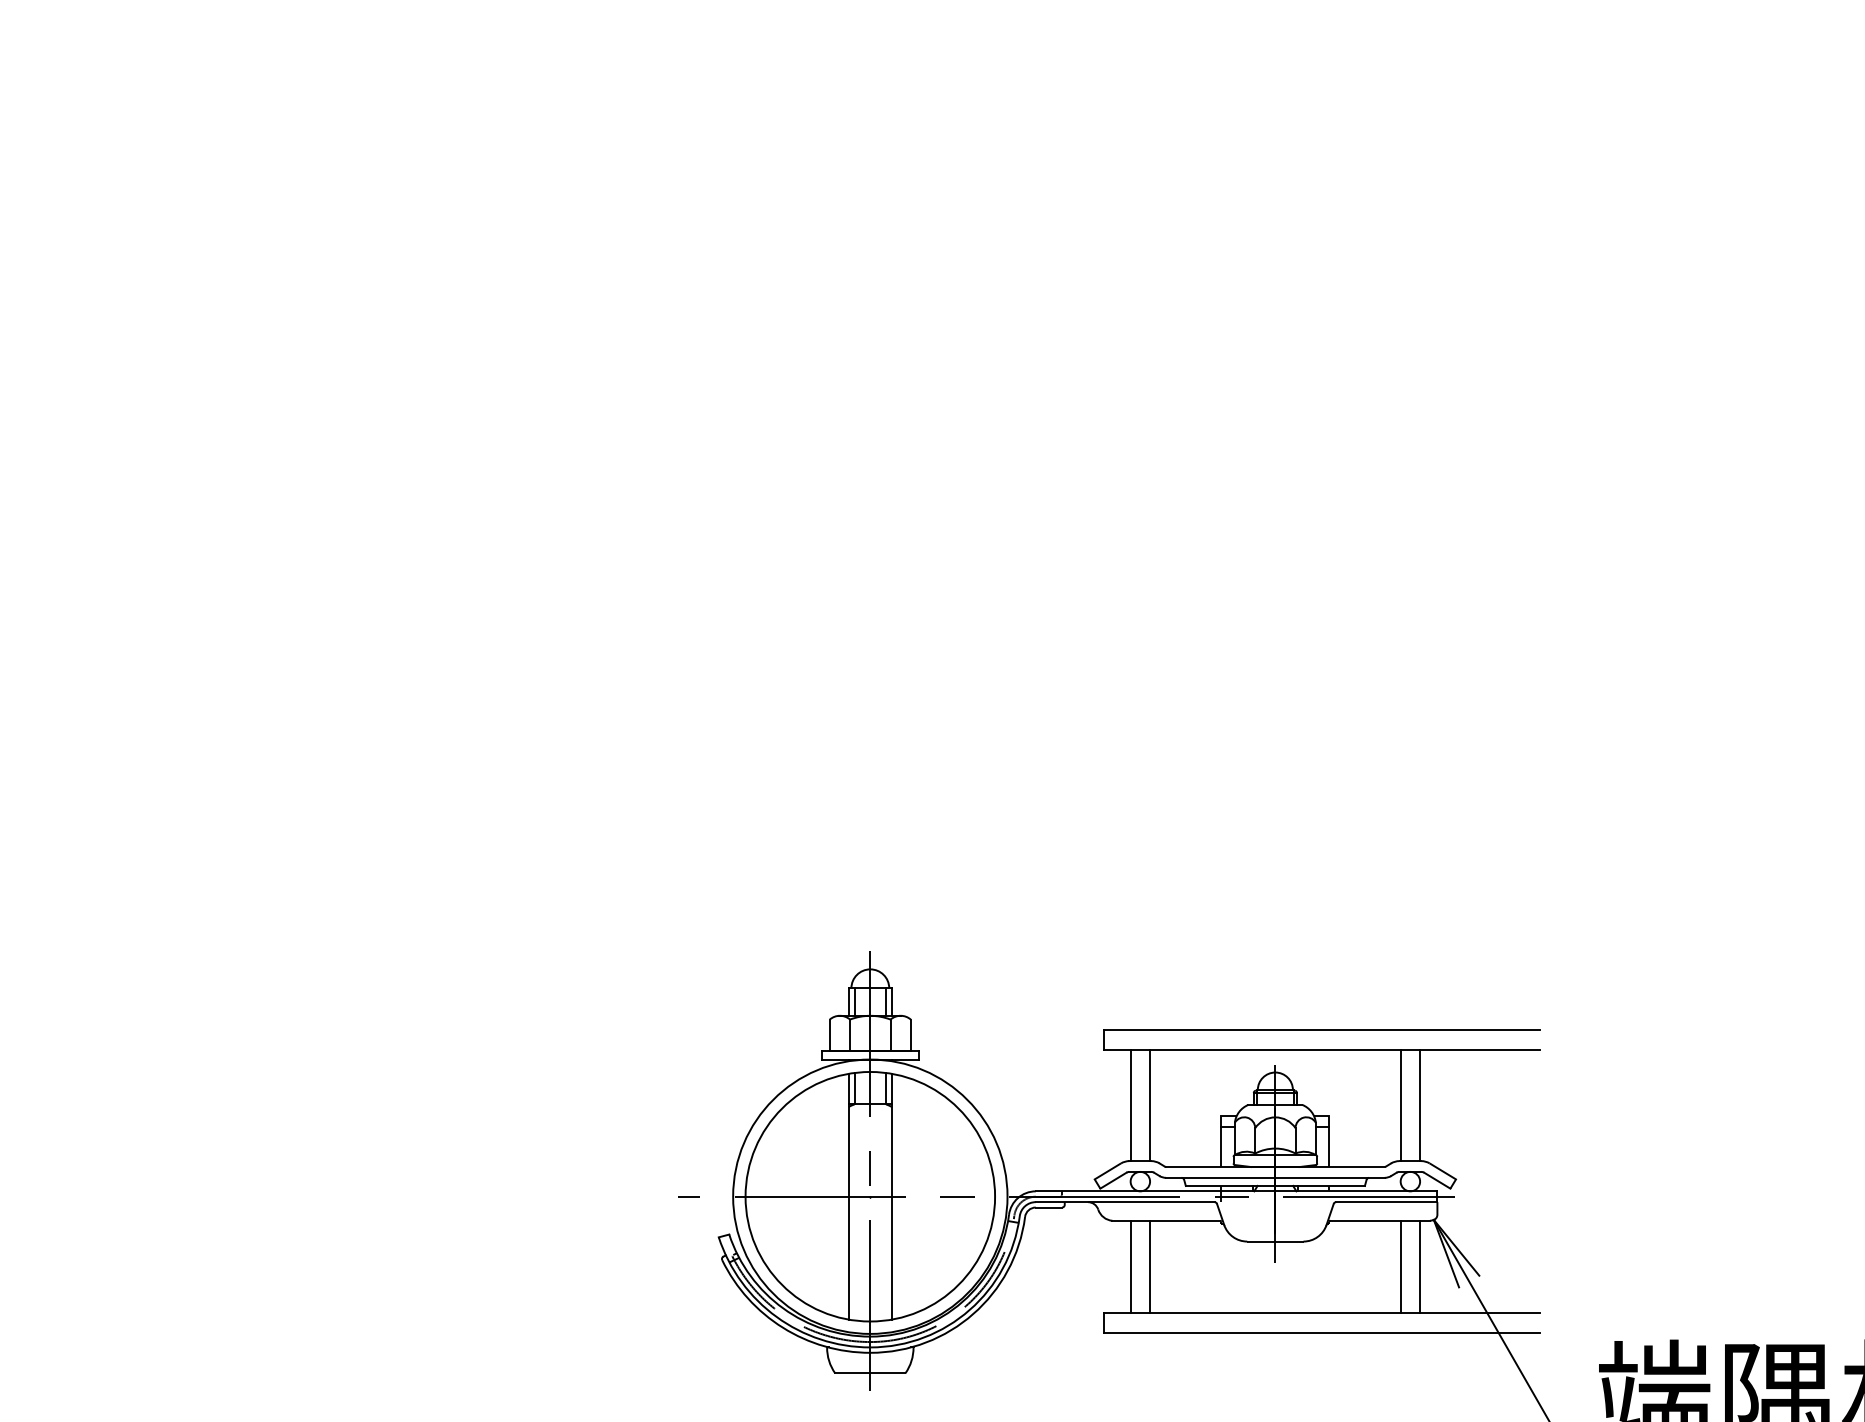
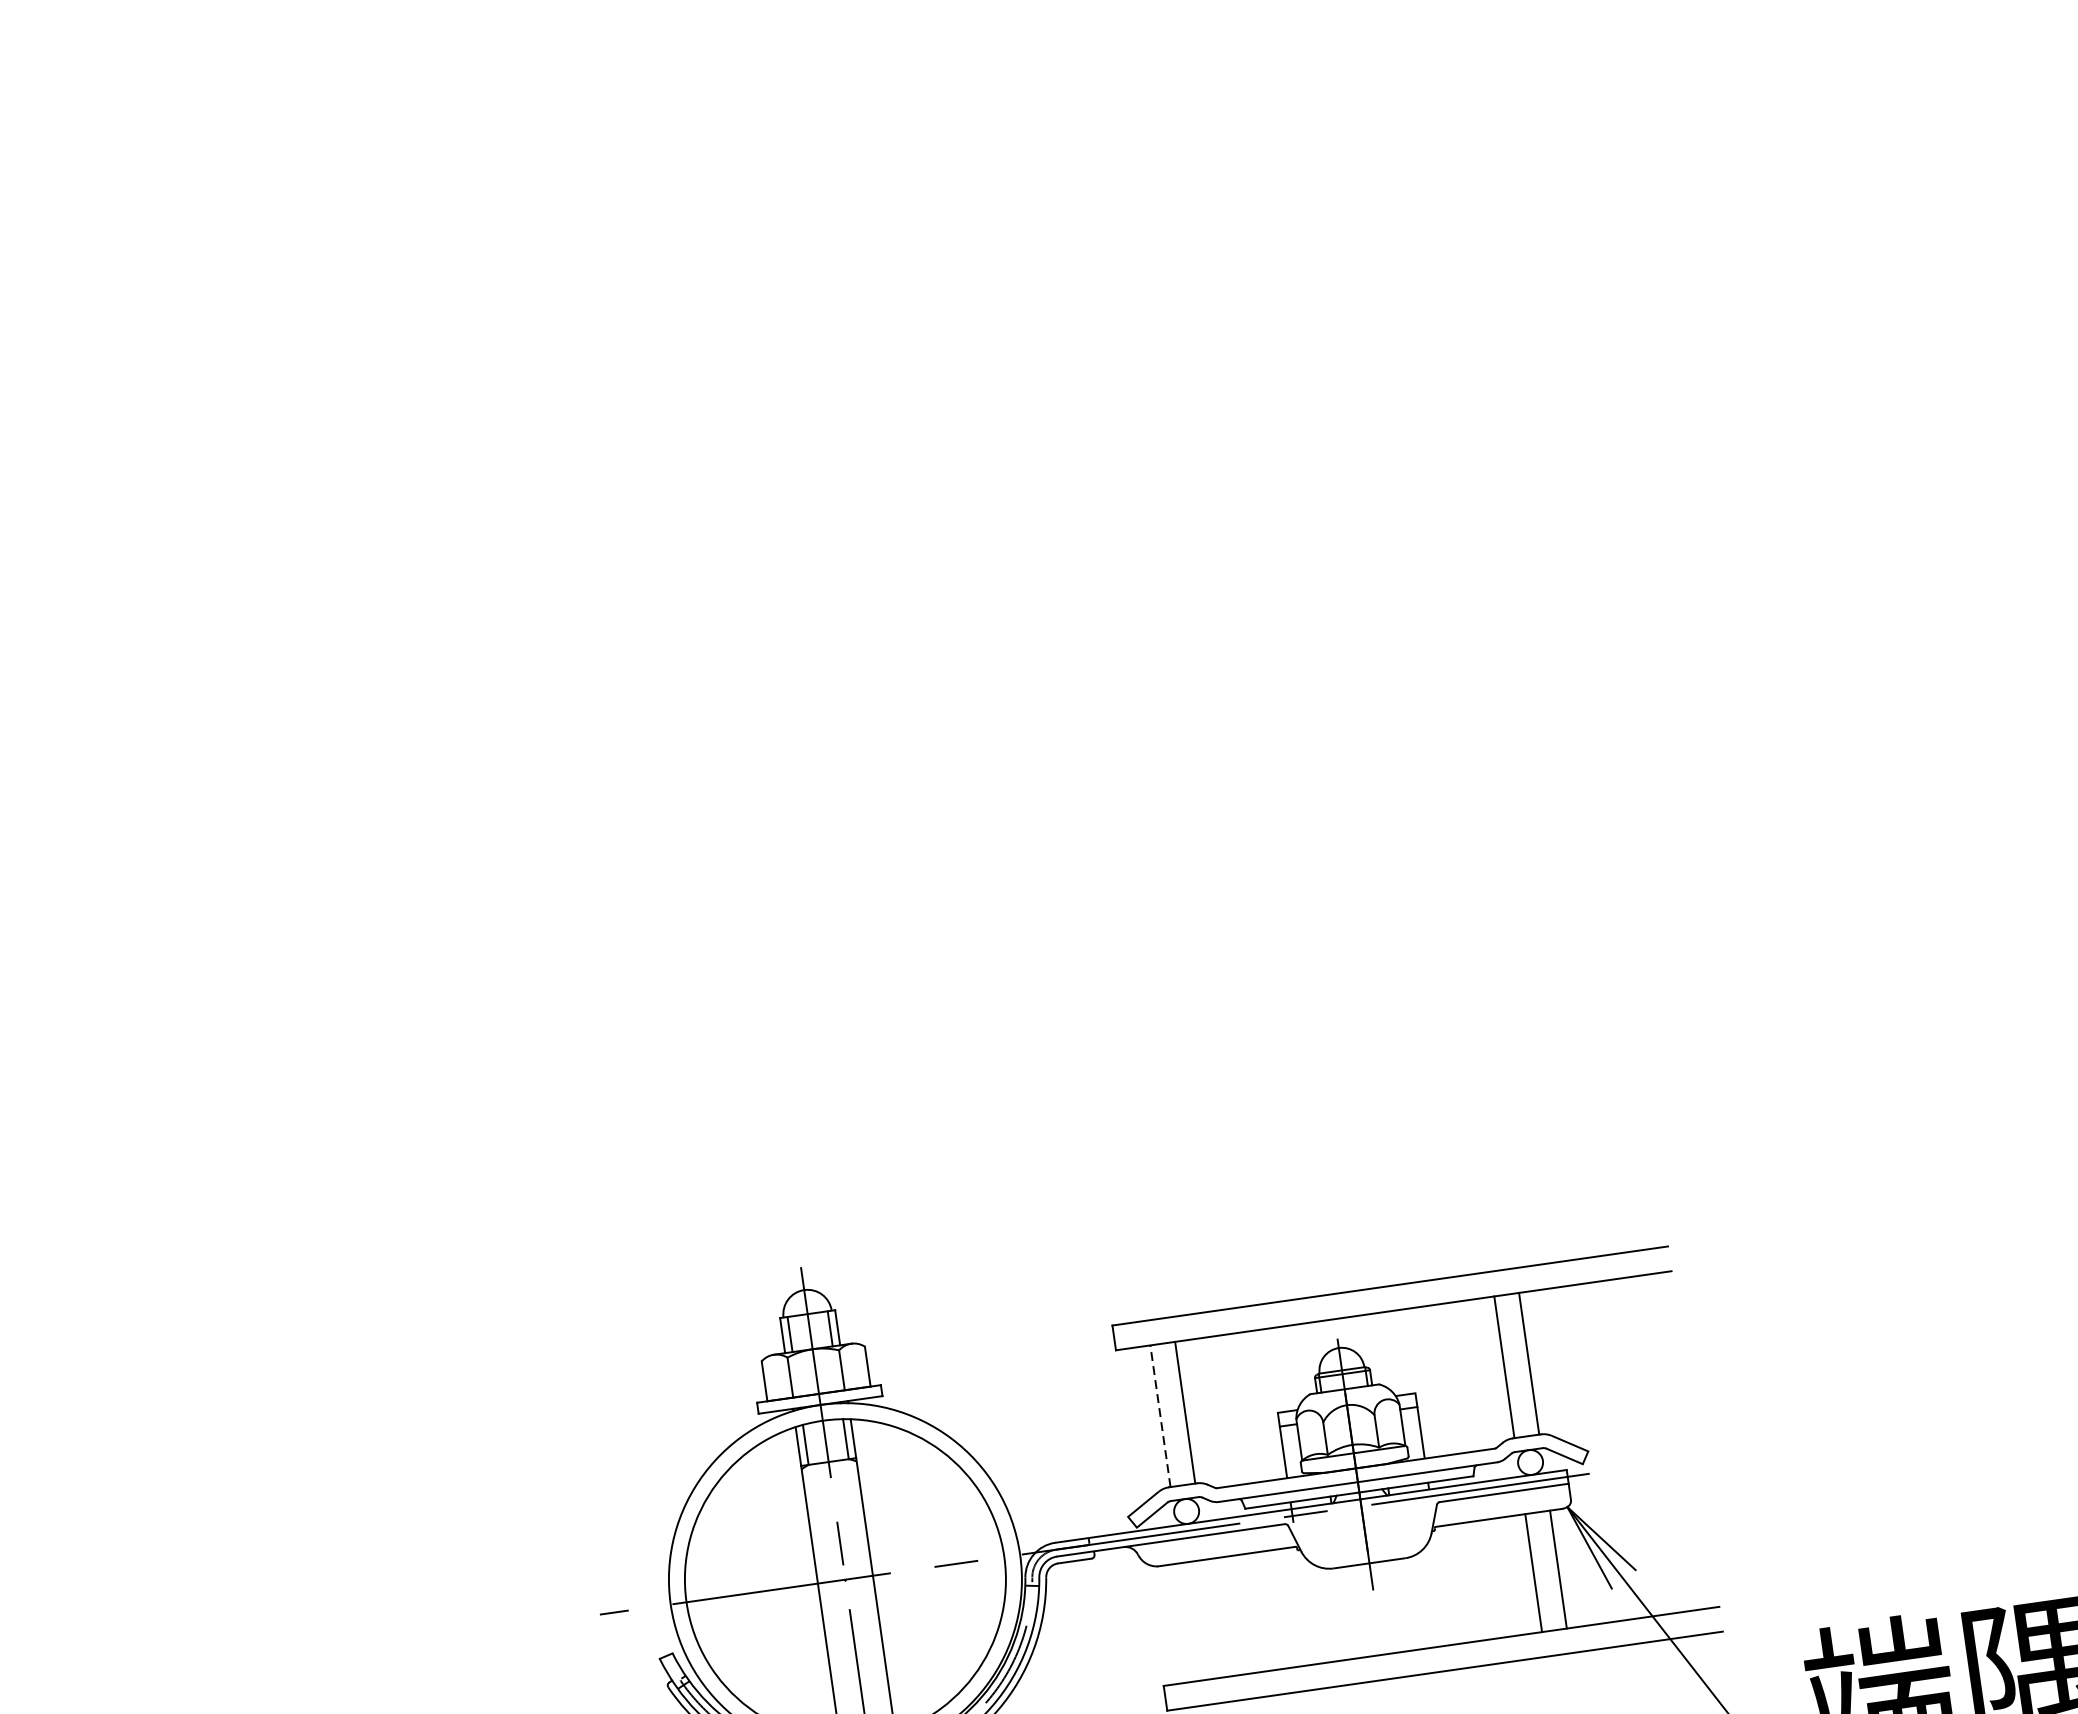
line: (1130, 1105) -> (1160, 1416), solid -> dashed
line: (1130, 1266) -> (1189, 1621), removed
line: (1150, 1266) -> (1214, 1617), removed

